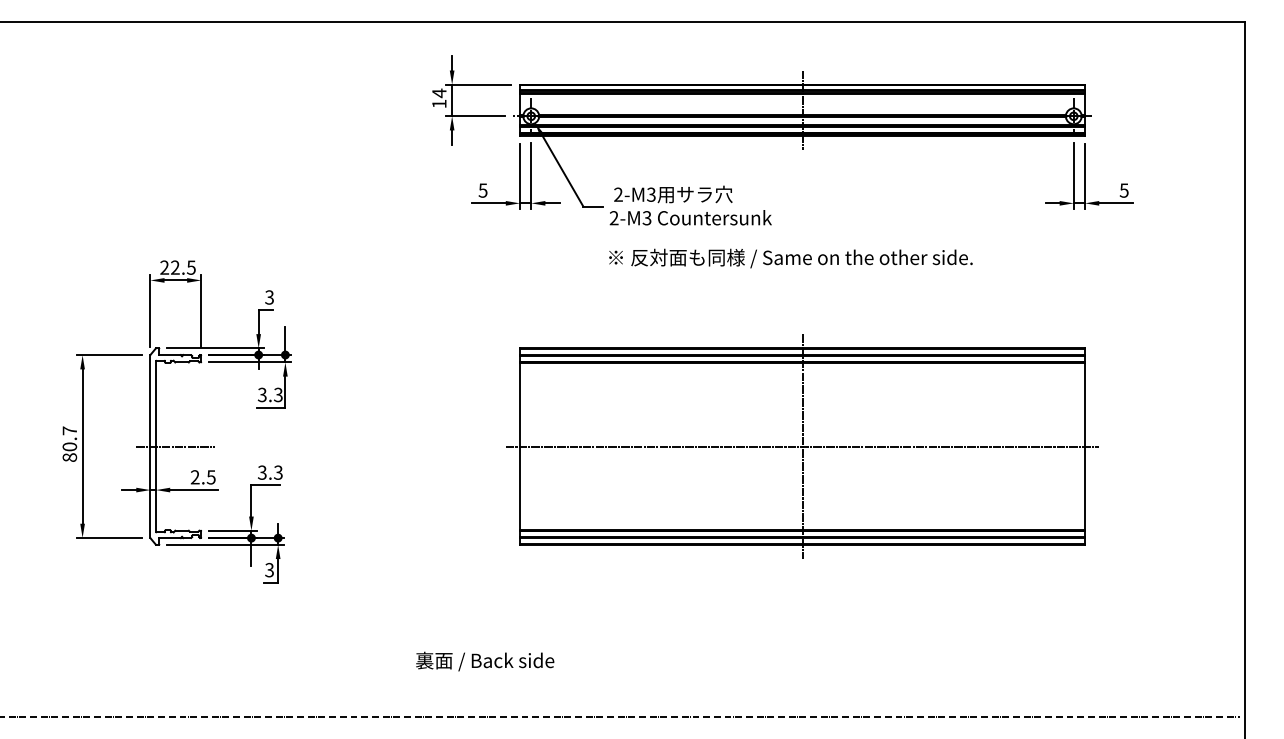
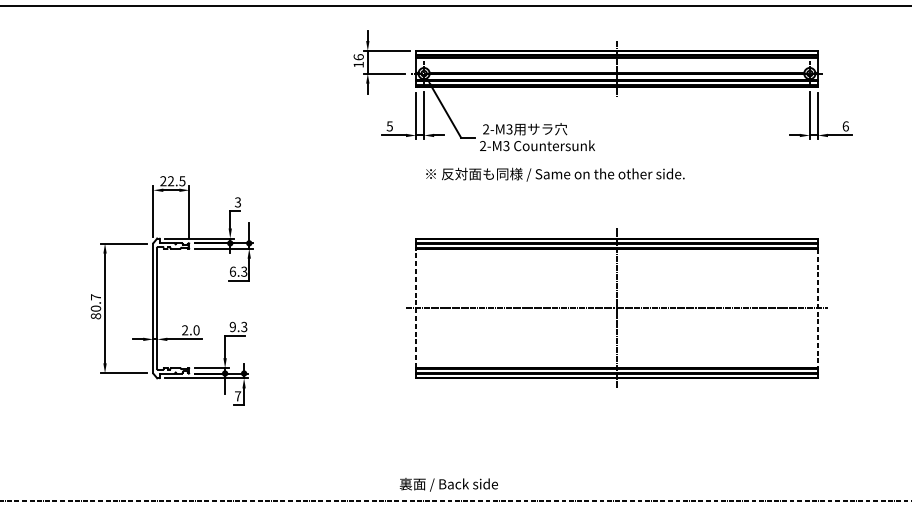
text: (439, 93) -> (358, 57), 14 -> 16
text: (1123, 190) -> (845, 126), 5 -> 6
text: (790, 258) -> (555, 174), moved
text: (261, 394) -> (232, 271), 3.3 -> 6.3
line: (175, 446) -> (171, 308), removed
line: (519, 446) -> (415, 308), solid -> dashed
line: (1085, 446) -> (818, 308), solid -> dashed
text: (262, 472) -> (232, 326), 3.3 -> 9.3
text: (210, 477) -> (196, 330), 2.5 -> 2.0
text: (269, 569) -> (237, 395), 3 -> 7
text: (485, 661) -> (449, 484), moved

